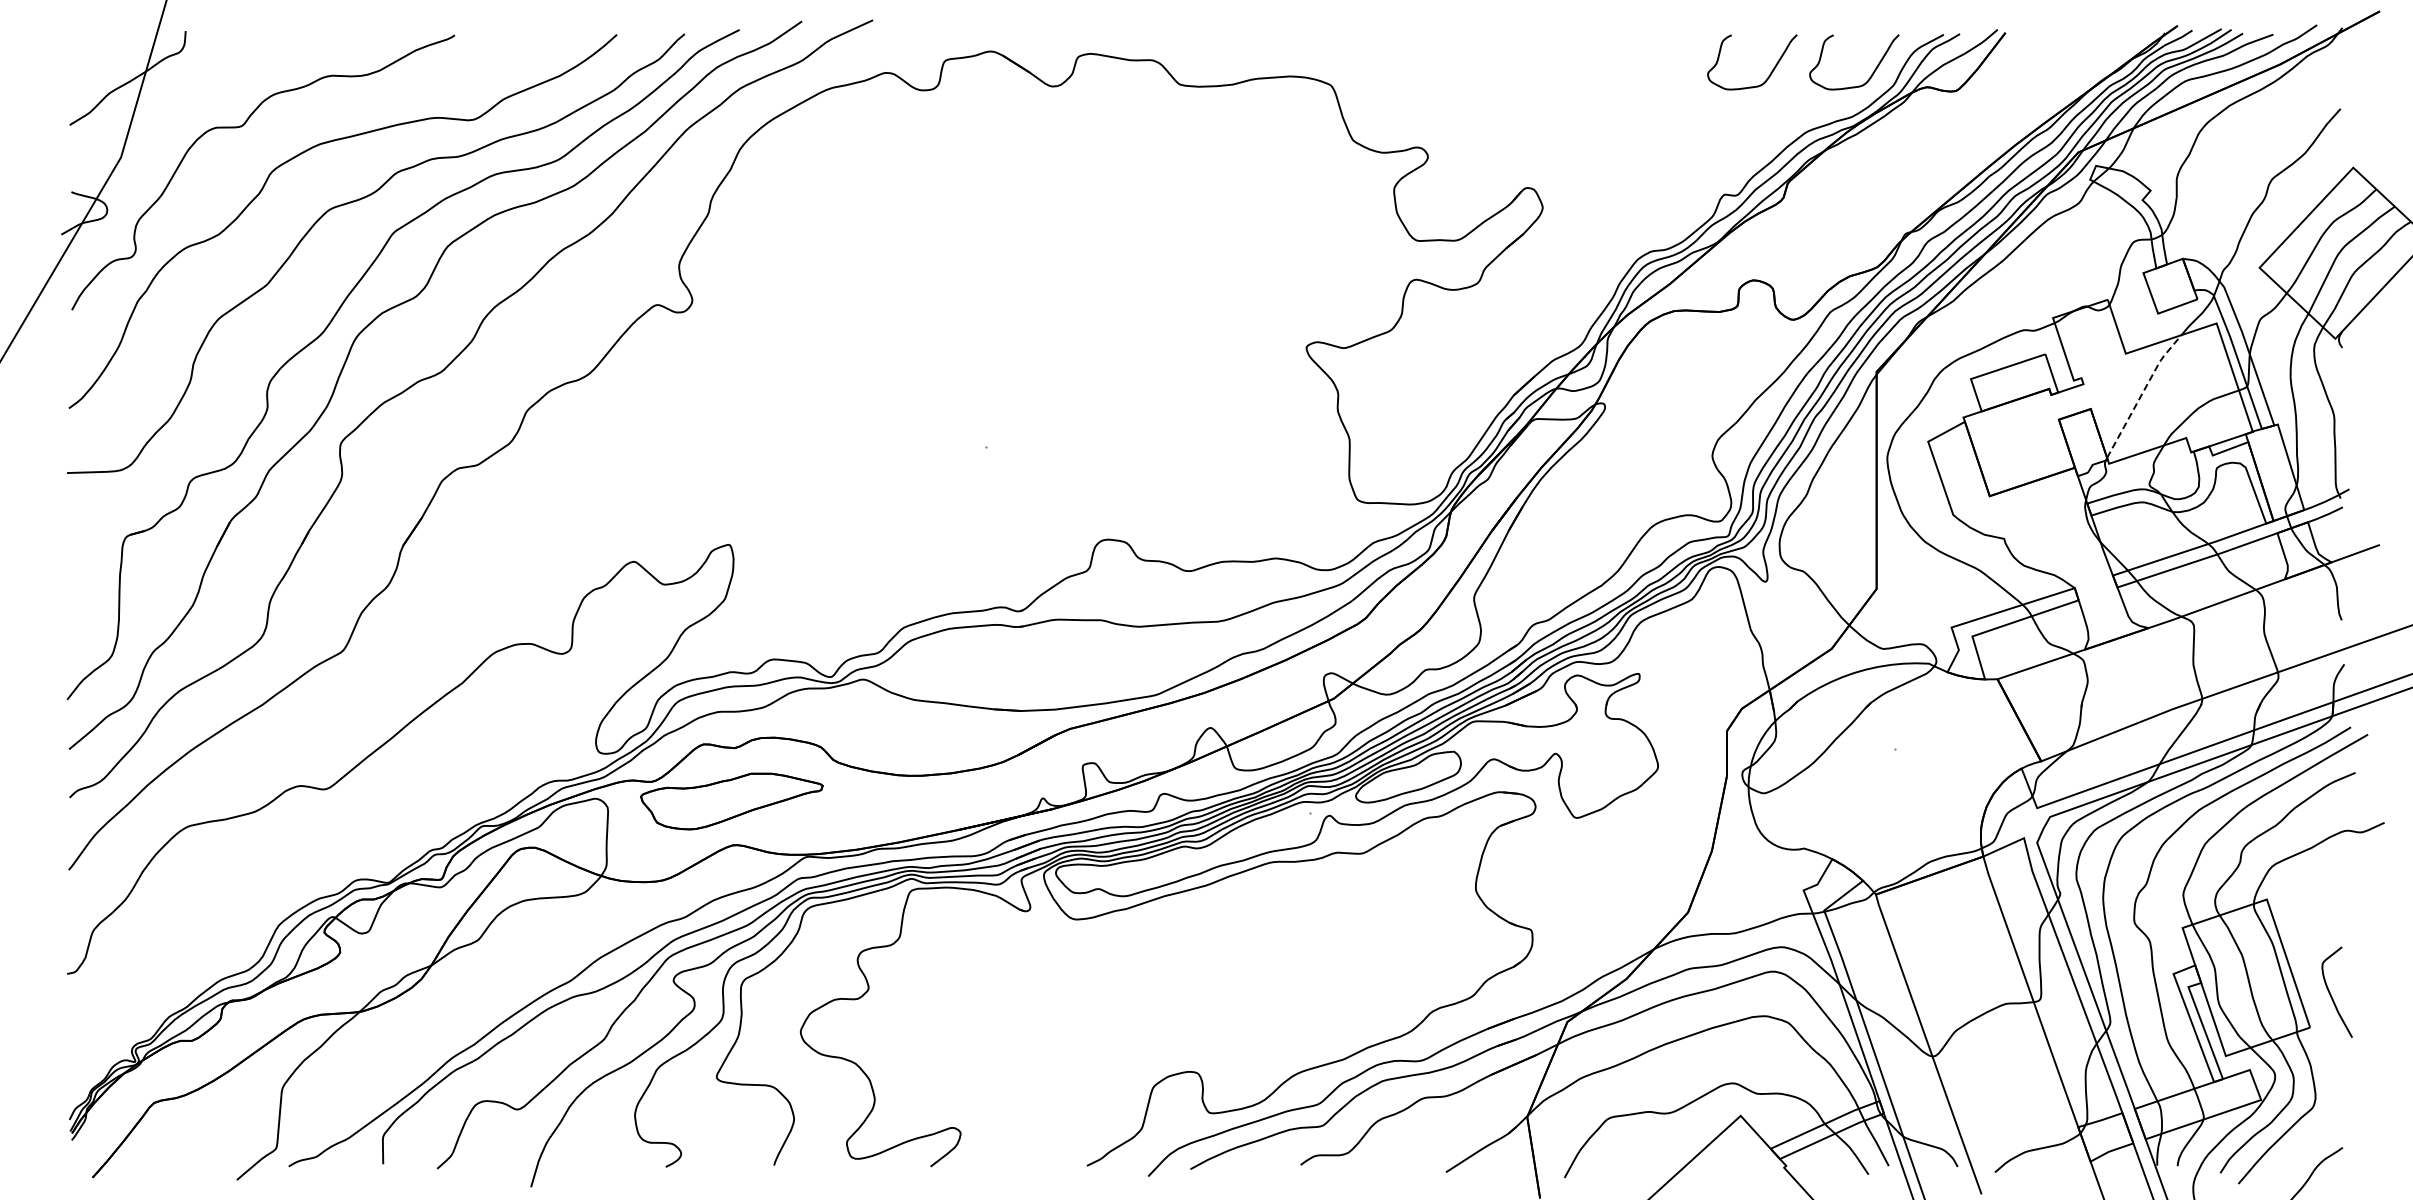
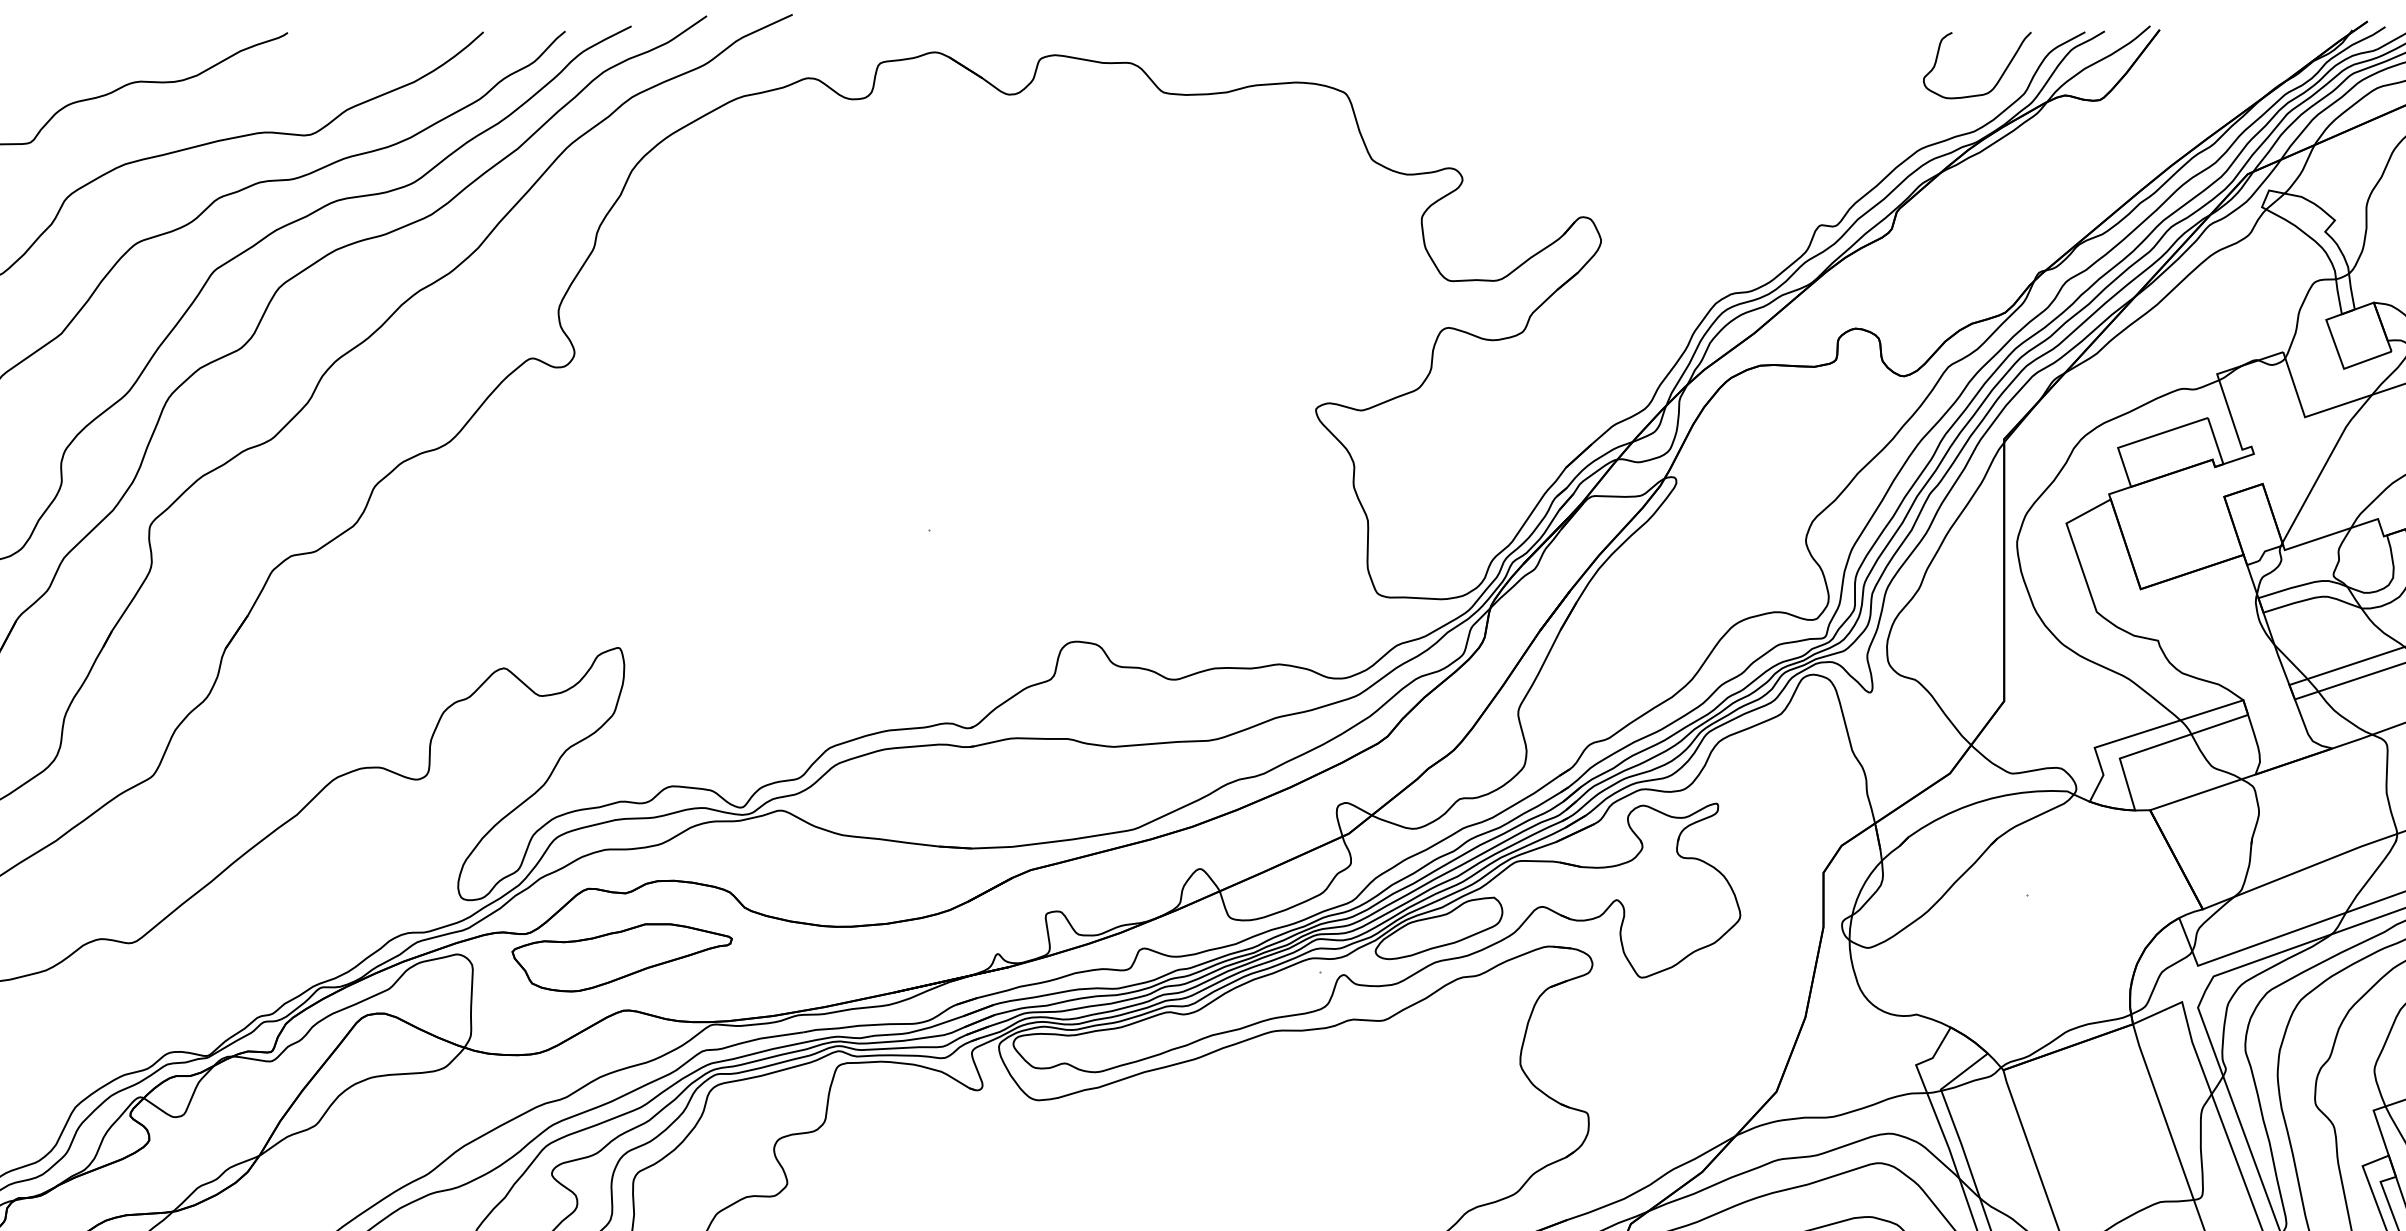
curve: (1770, 72) -> (1876, 77), removed
line: (2142, 393) -> (2325, 465), dashed -> solid

